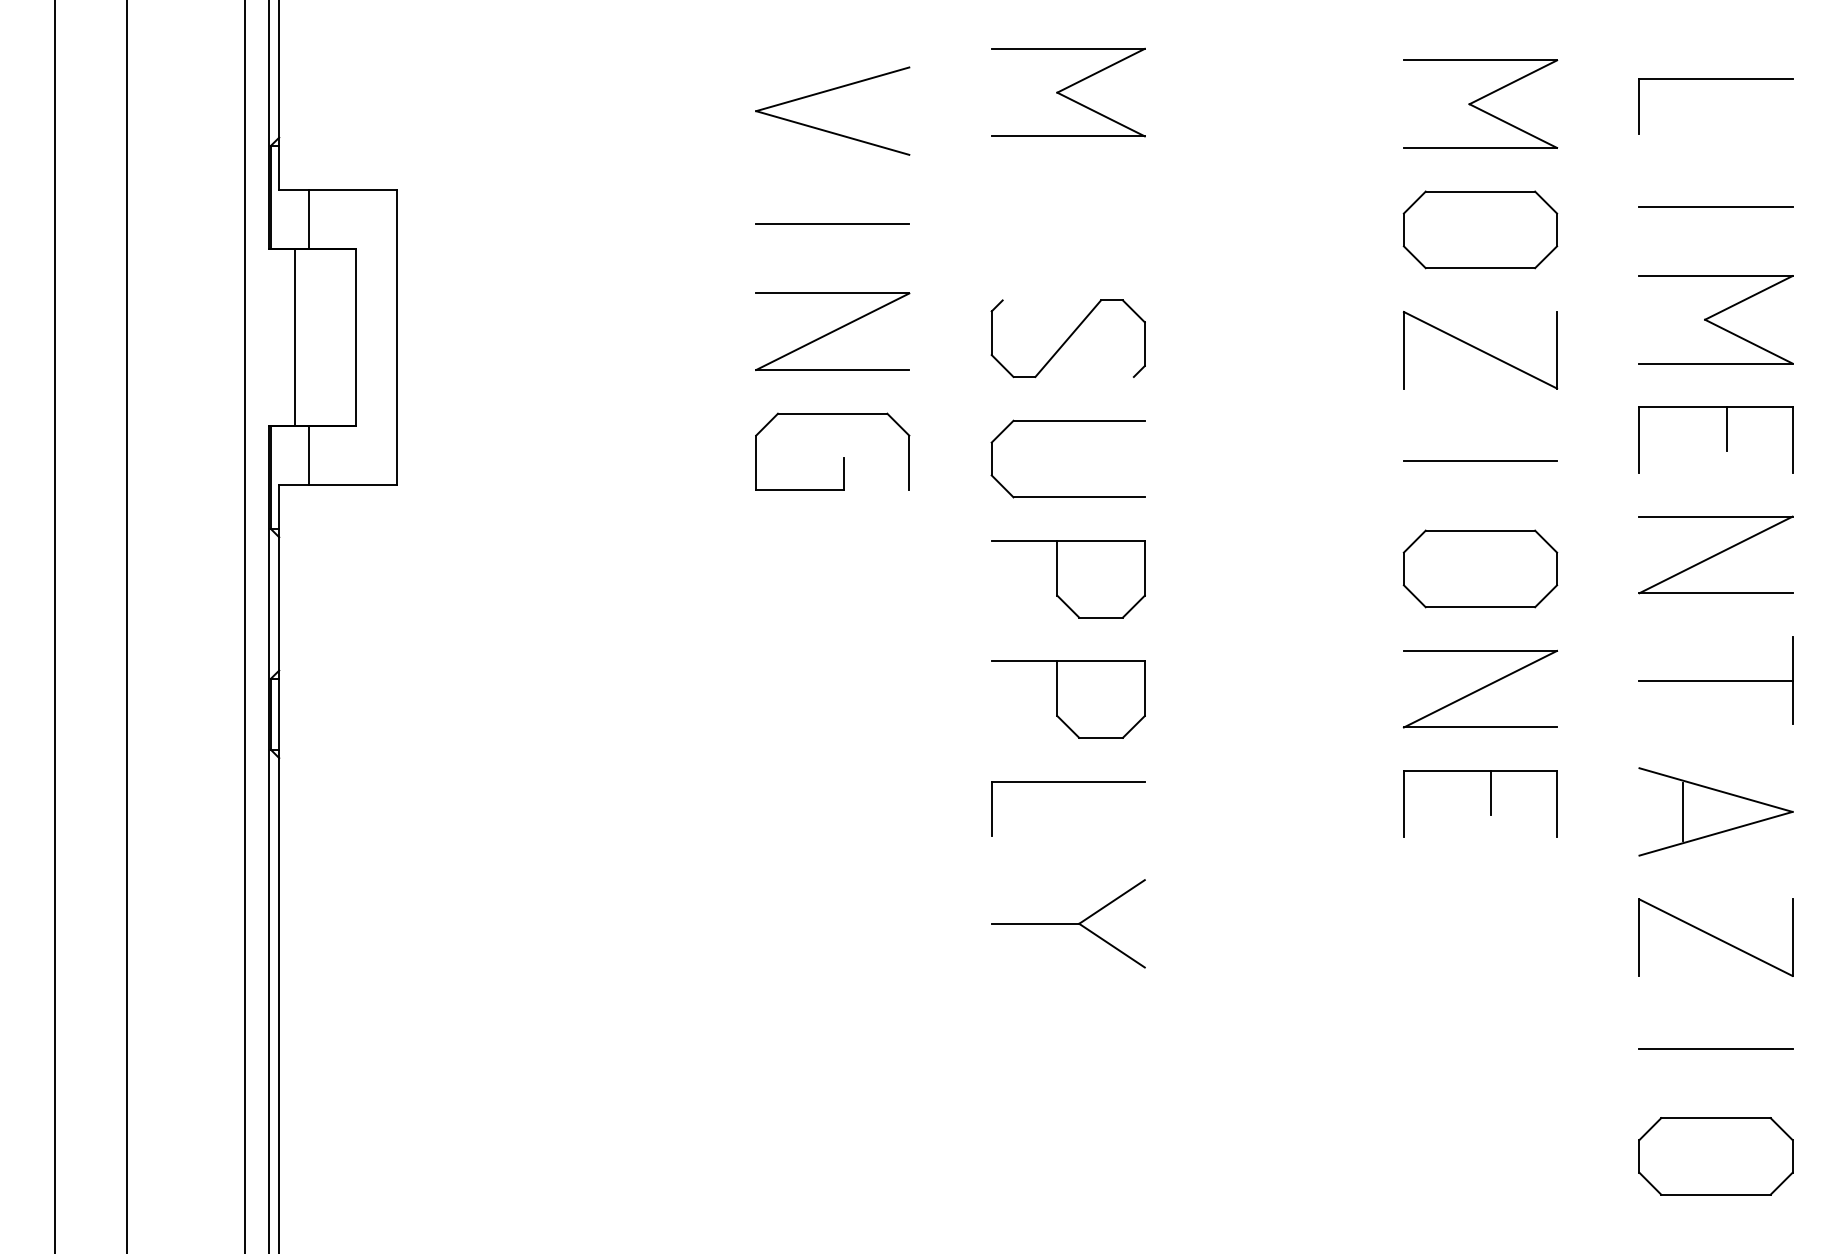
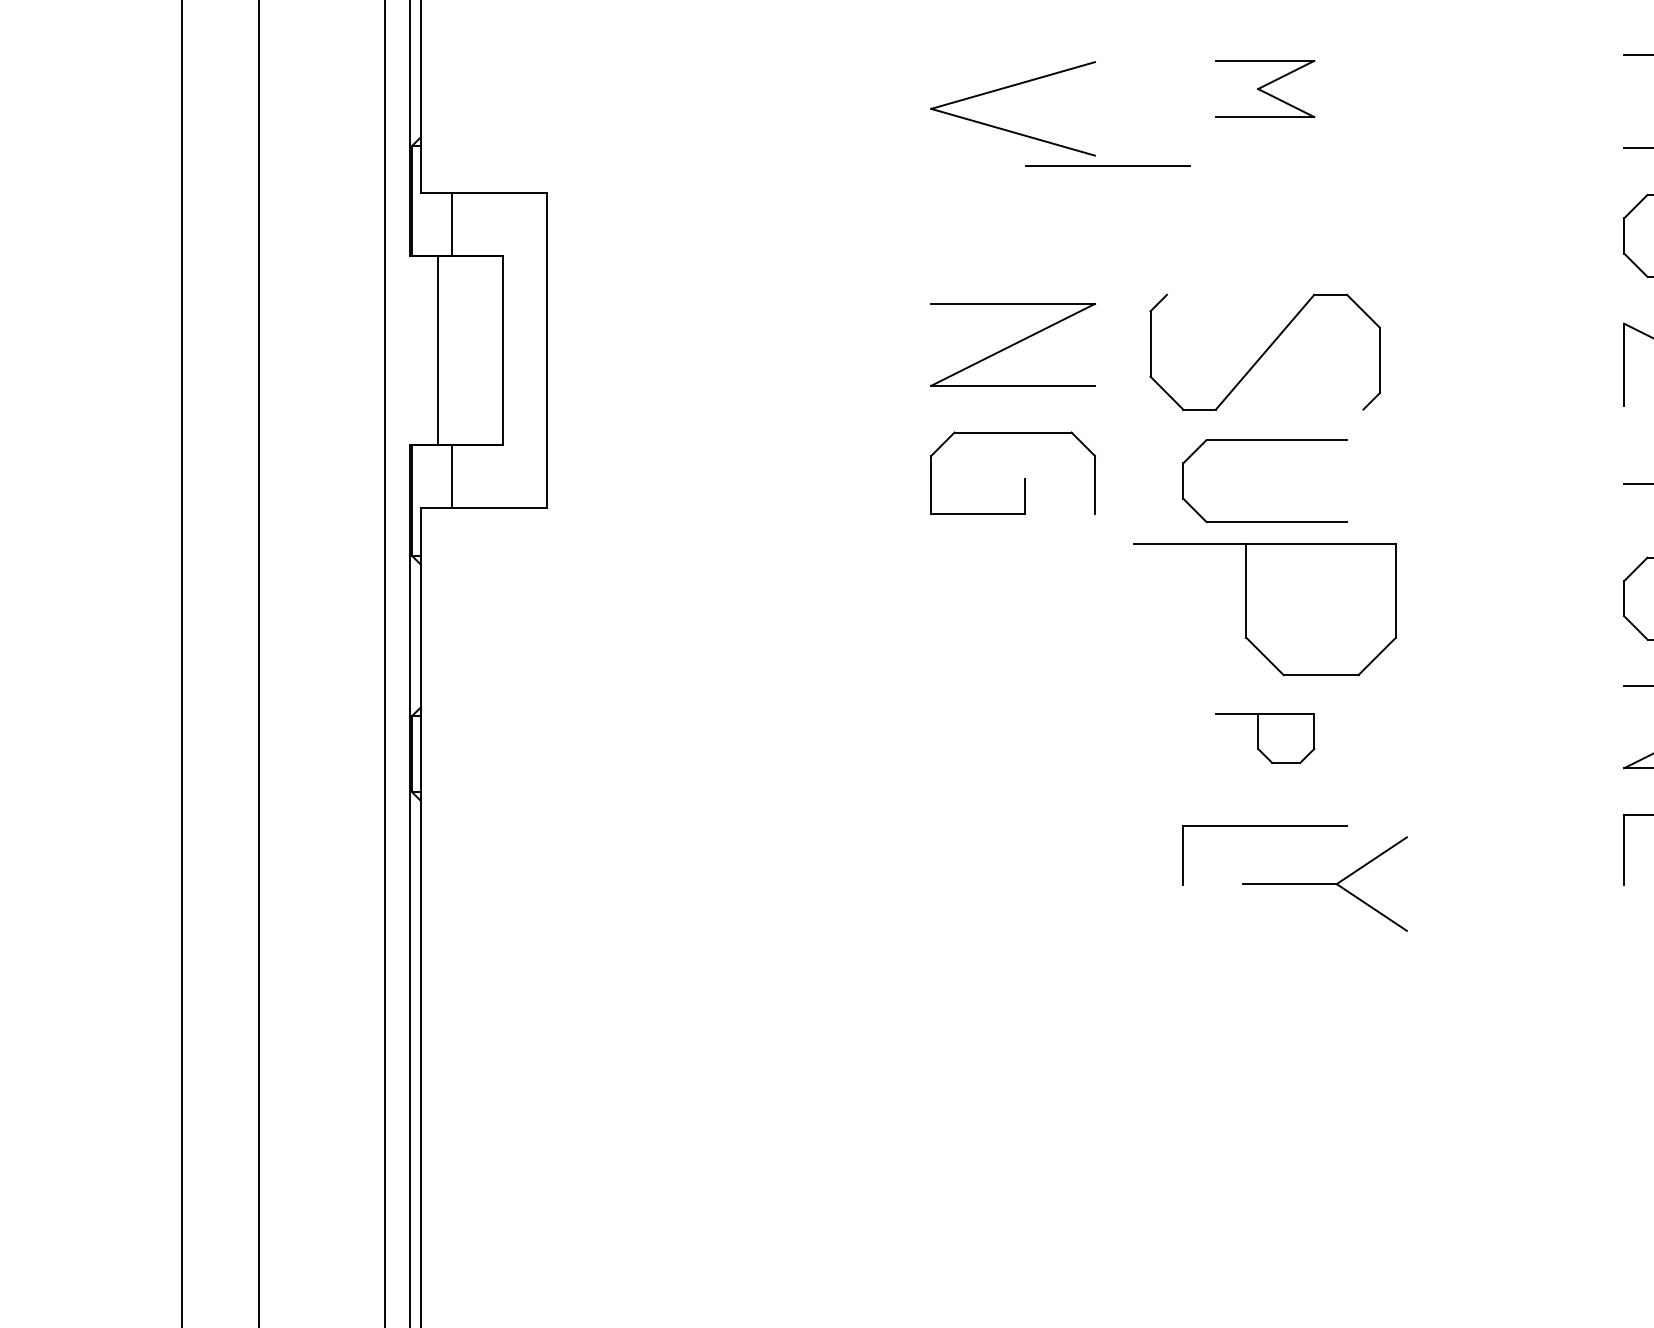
part: (1068, 92) -> (1265, 88), size x0.6
line: (832, 223) -> (1108, 164), moved
part: (1067, 338) -> (1264, 352), size x1.4
part: (1068, 579) -> (1265, 609), size x1.6
part: (1068, 699) -> (1265, 738), size x0.6
part: (1068, 923) -> (1325, 883), moved

